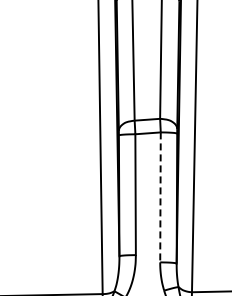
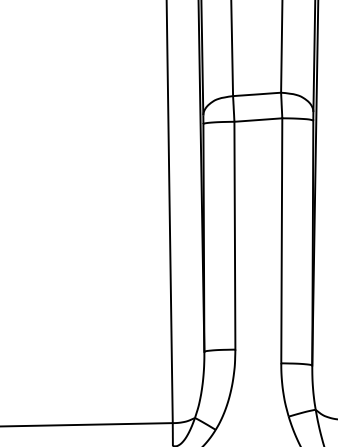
line: (160, 197) -> (281, 241), dashed -> solid

